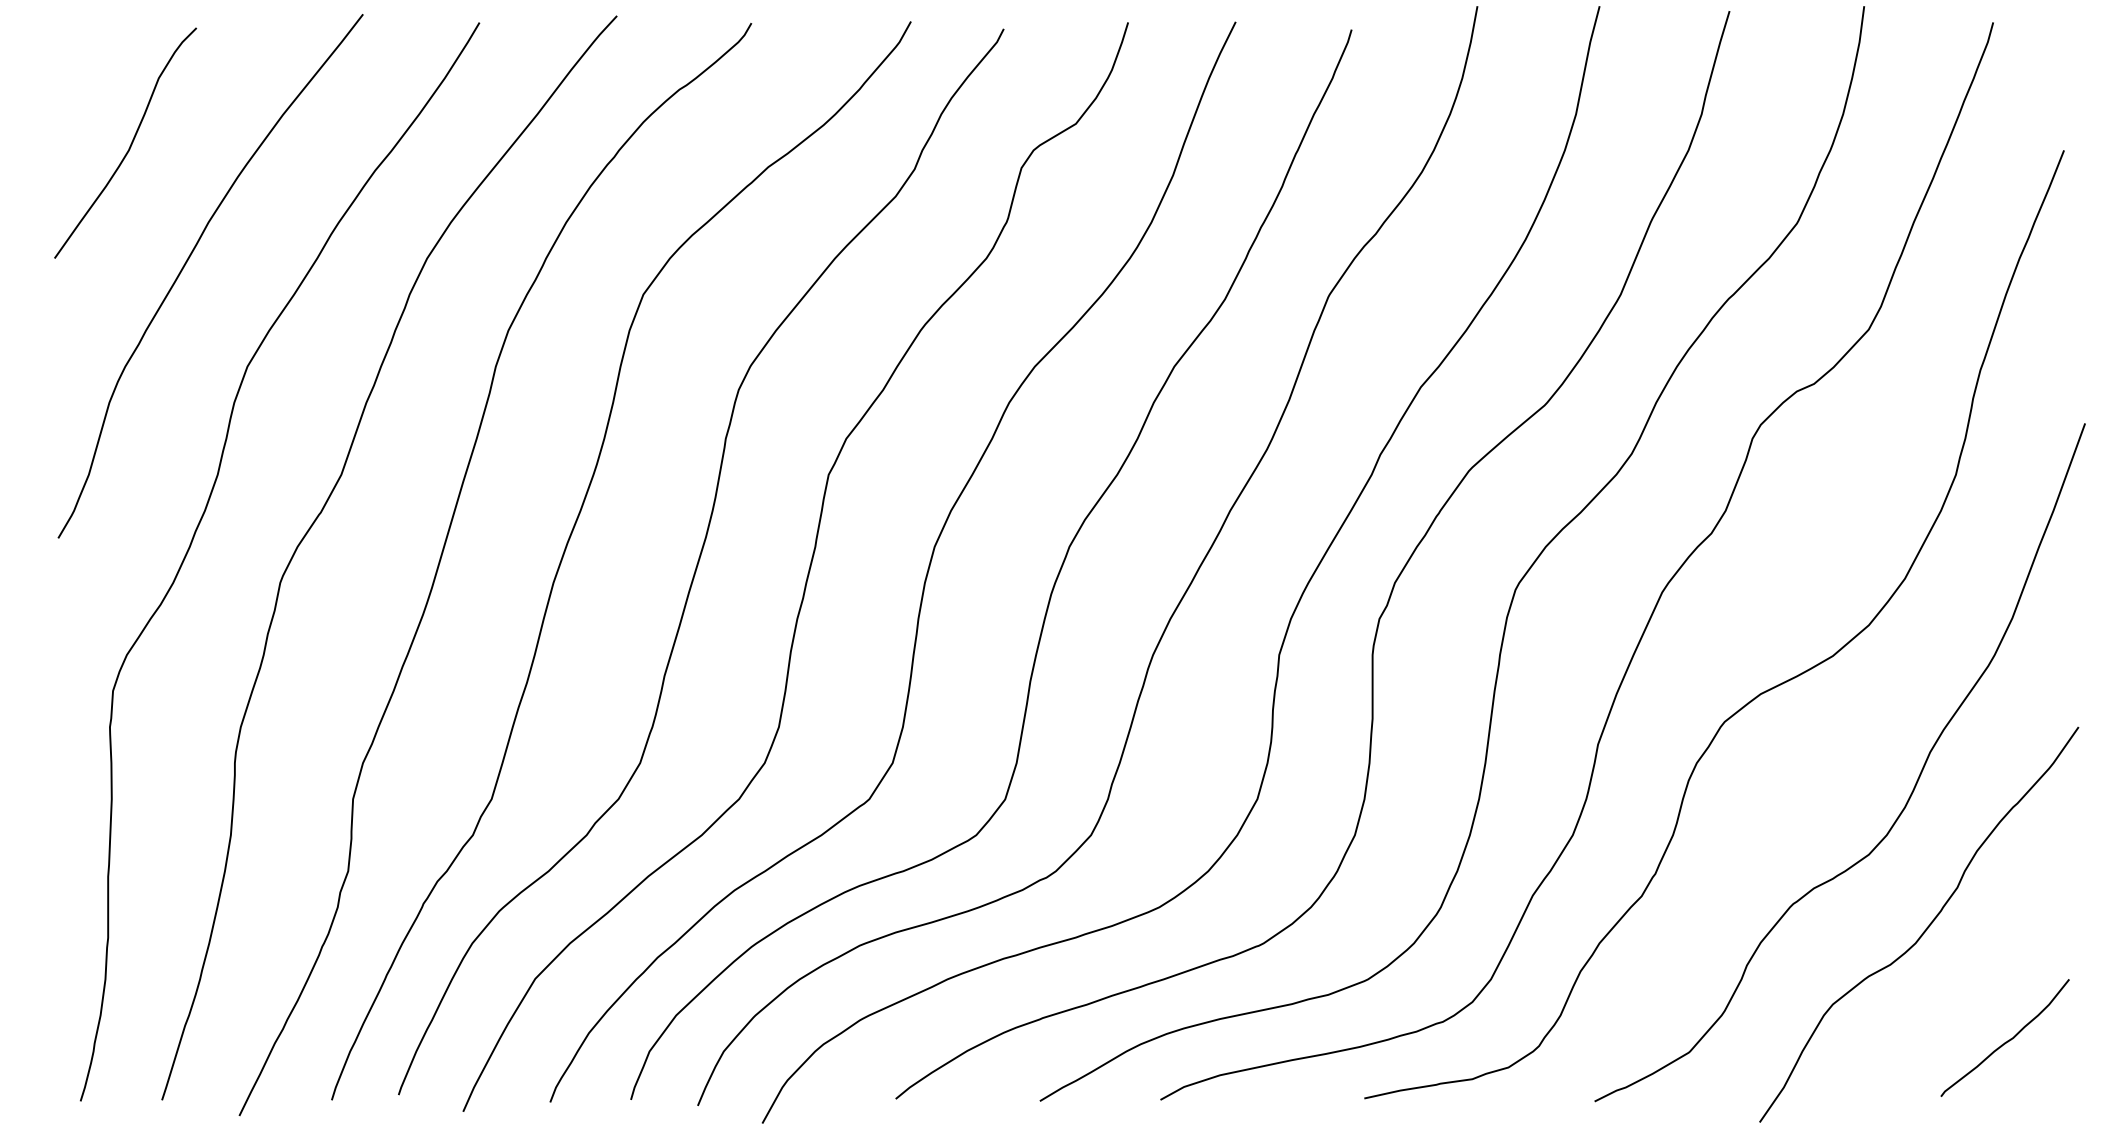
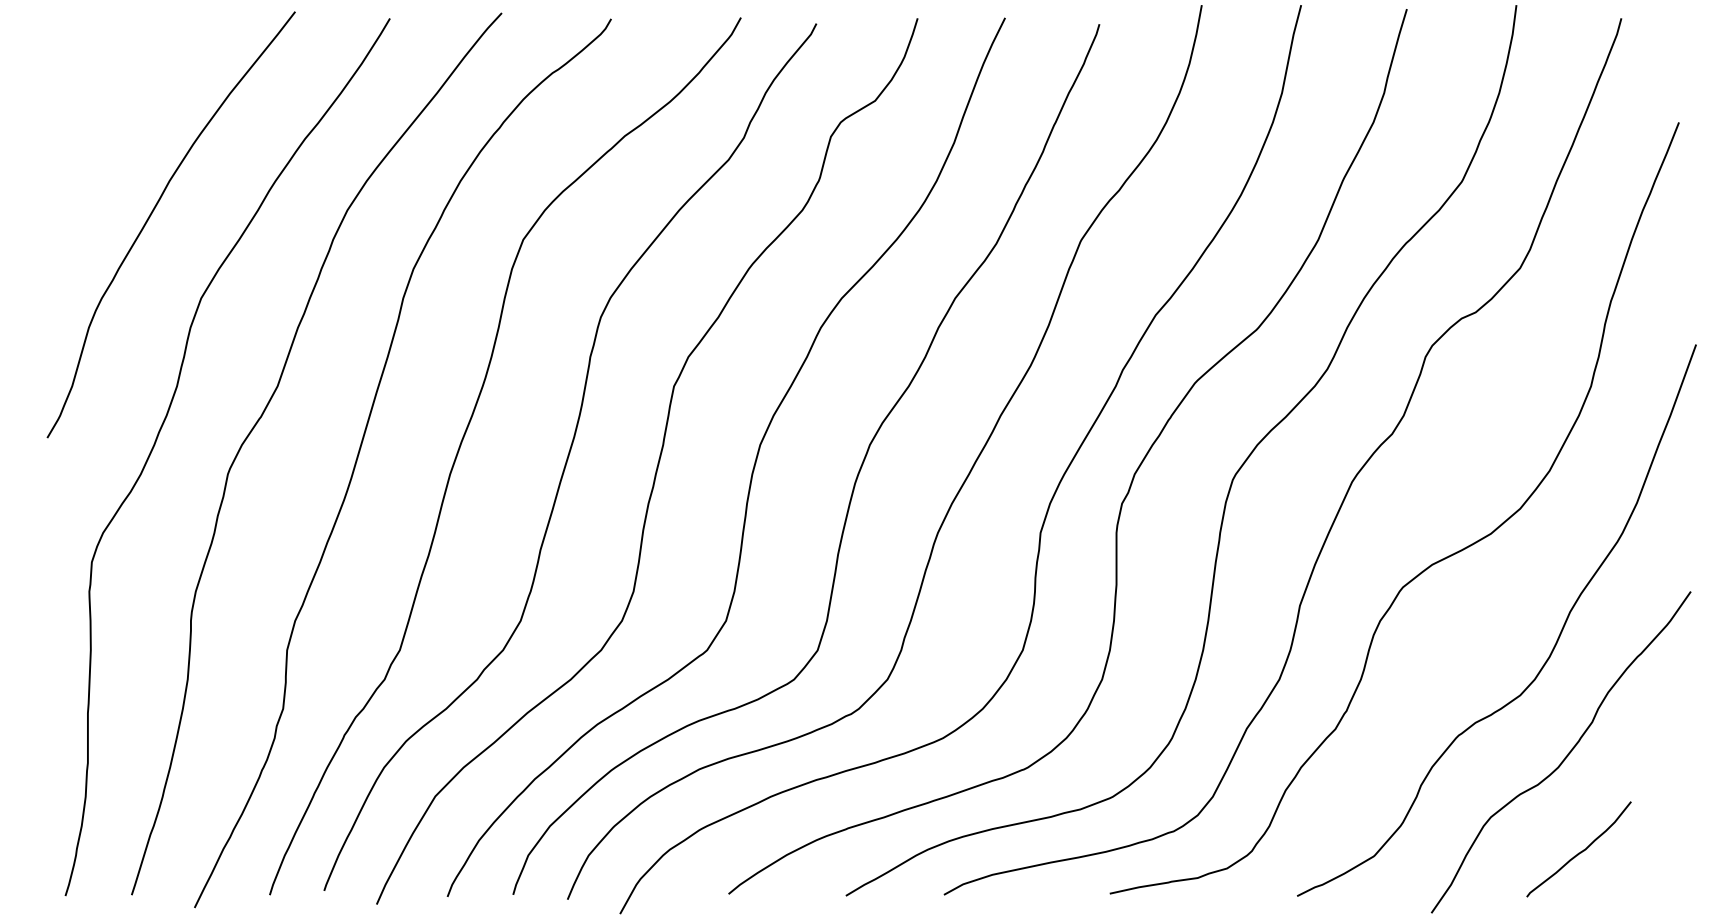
curve: (130, 143) -> (106, 116), removed
curve: (2005, 1041) -> (1579, 852), moved

